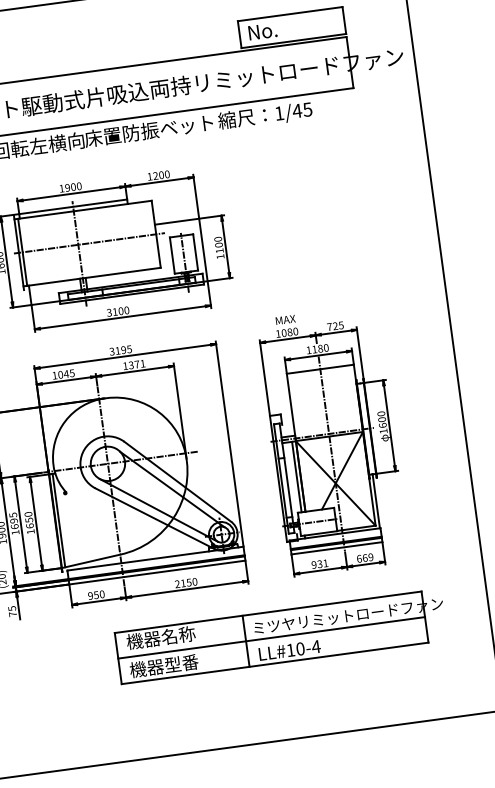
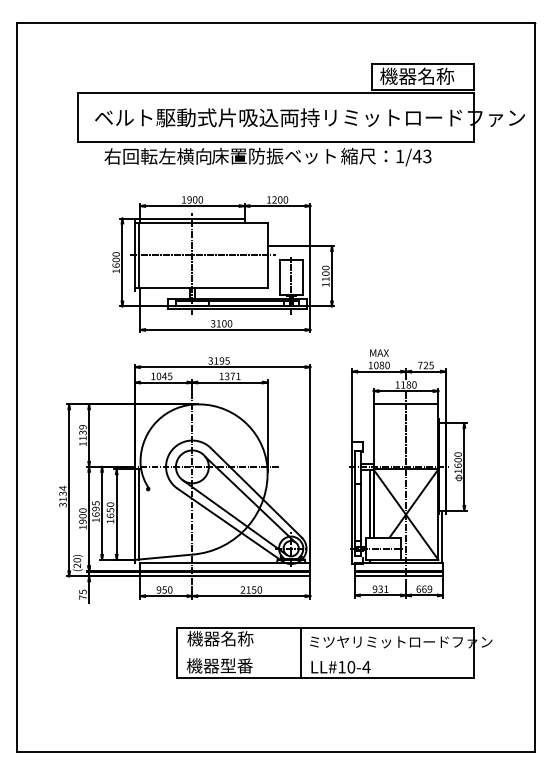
text: (286, 27) -> (417, 75), No. -> 機器名称
text: (307, 108) -> (427, 155), 1/45 -> 1/43
line: (271, 637) -> (325, 652), removed

